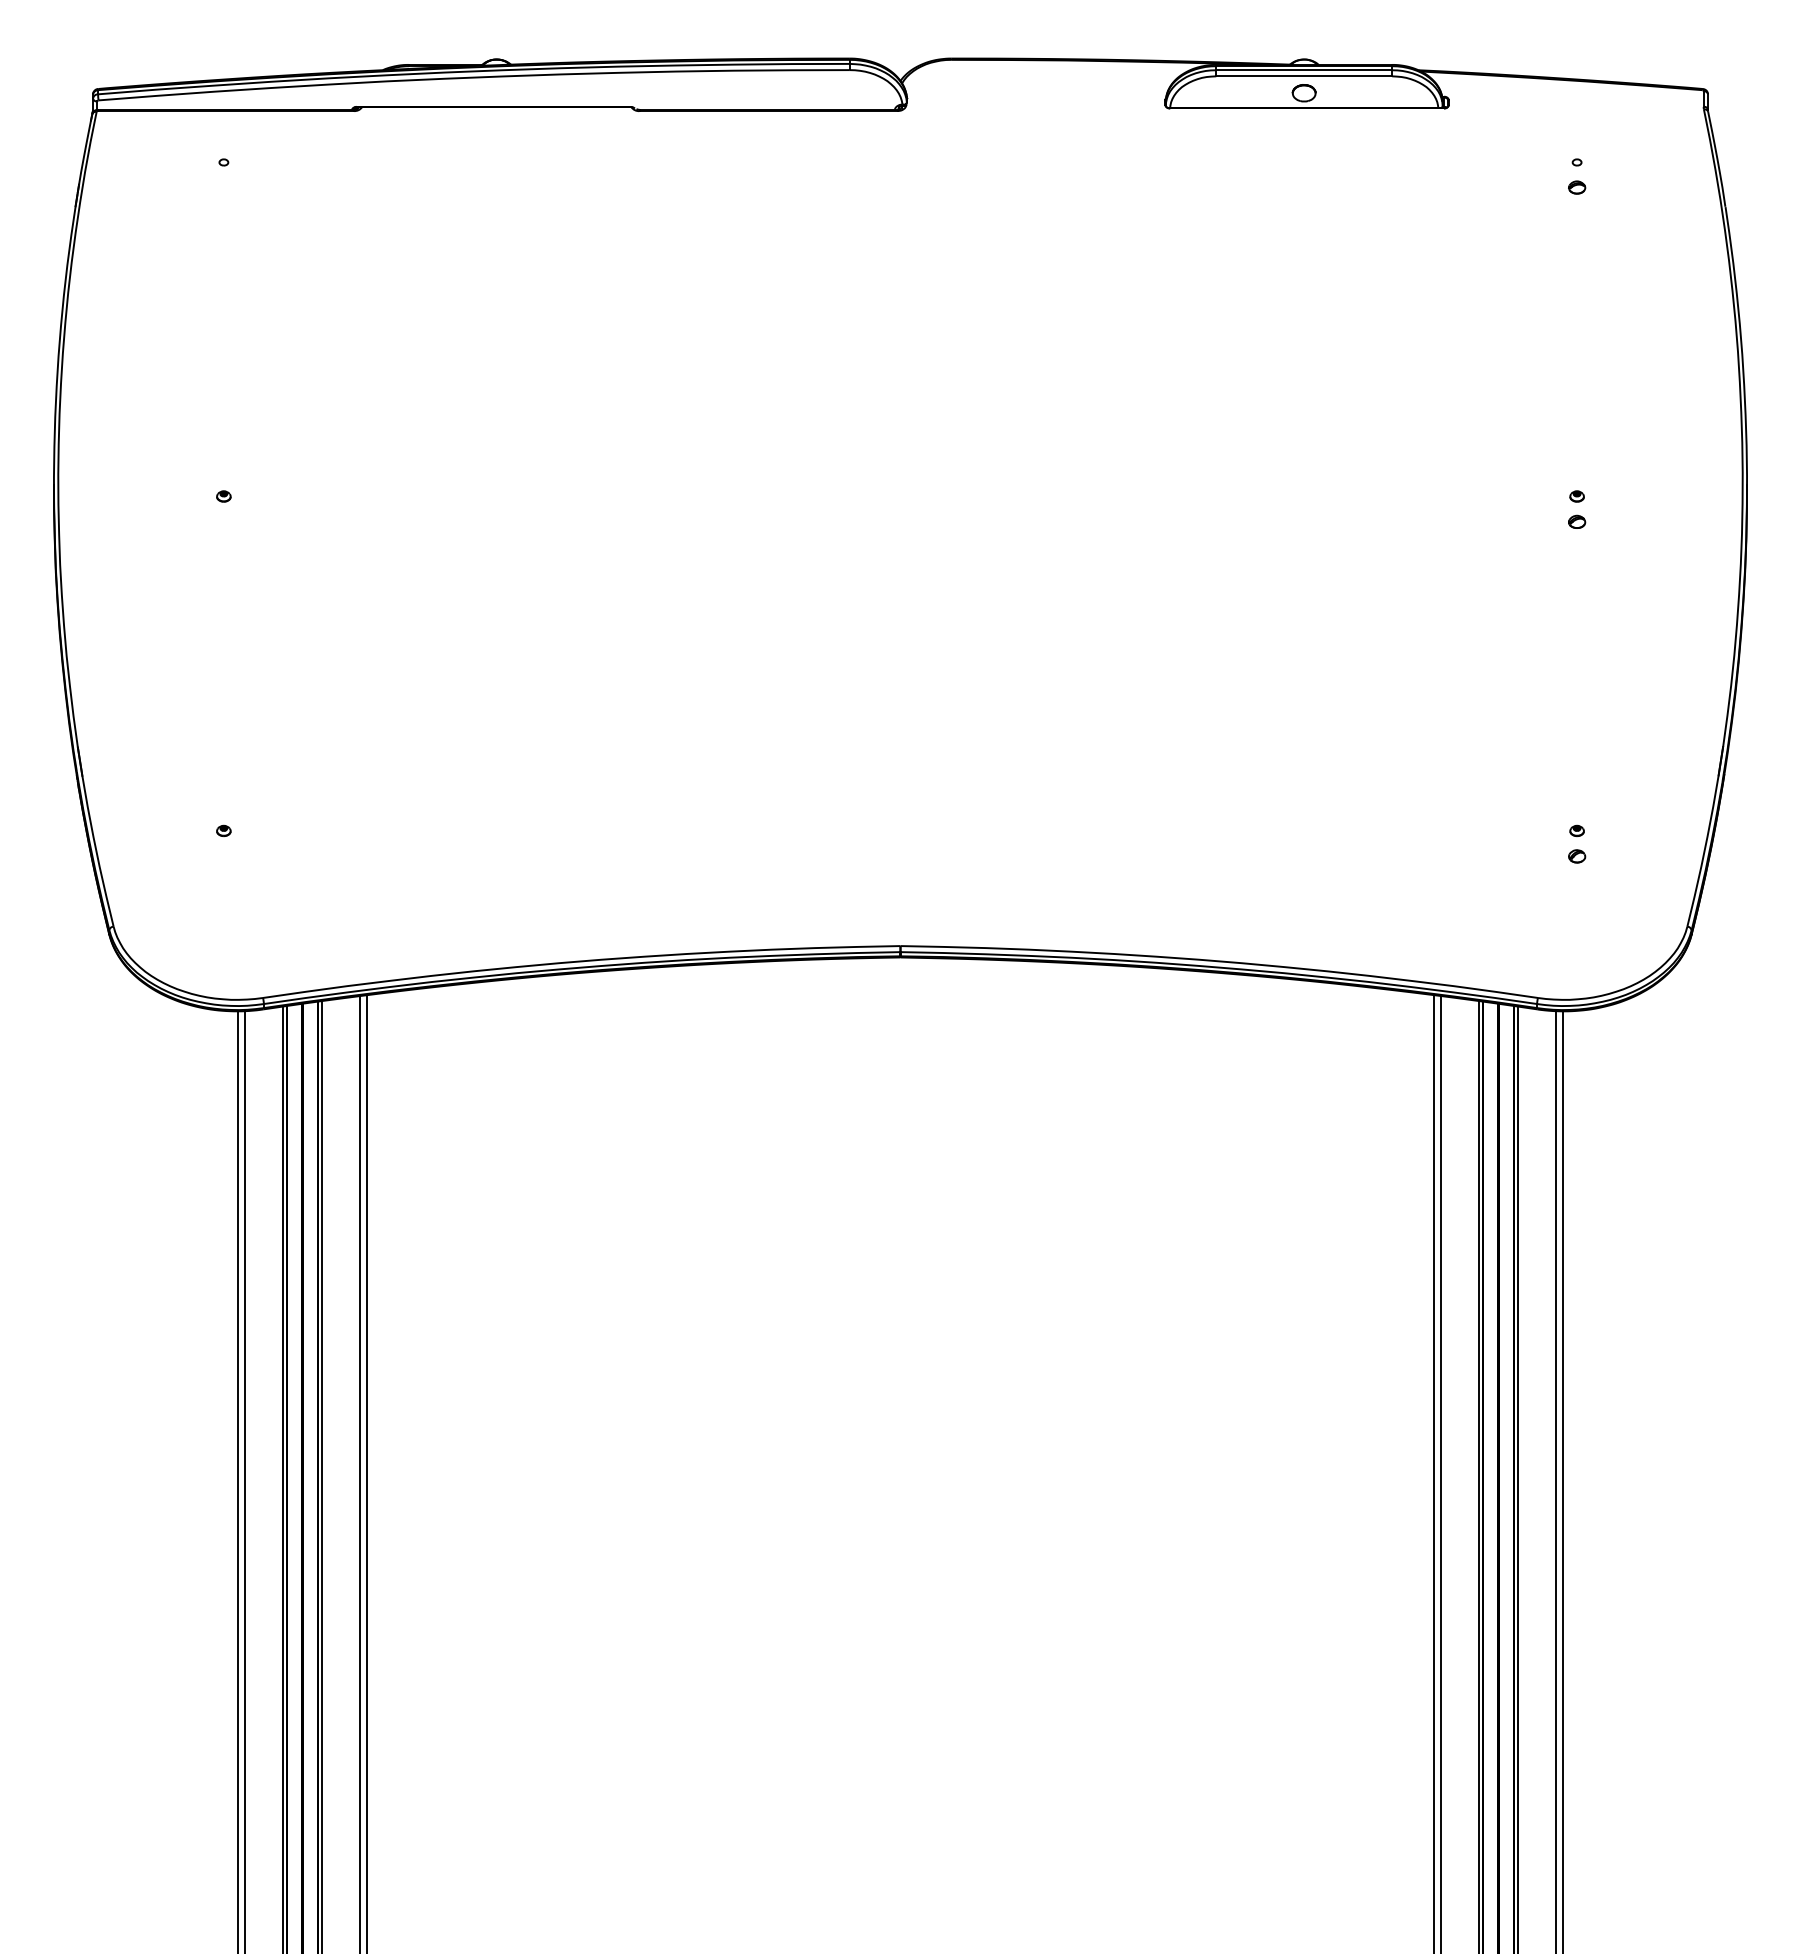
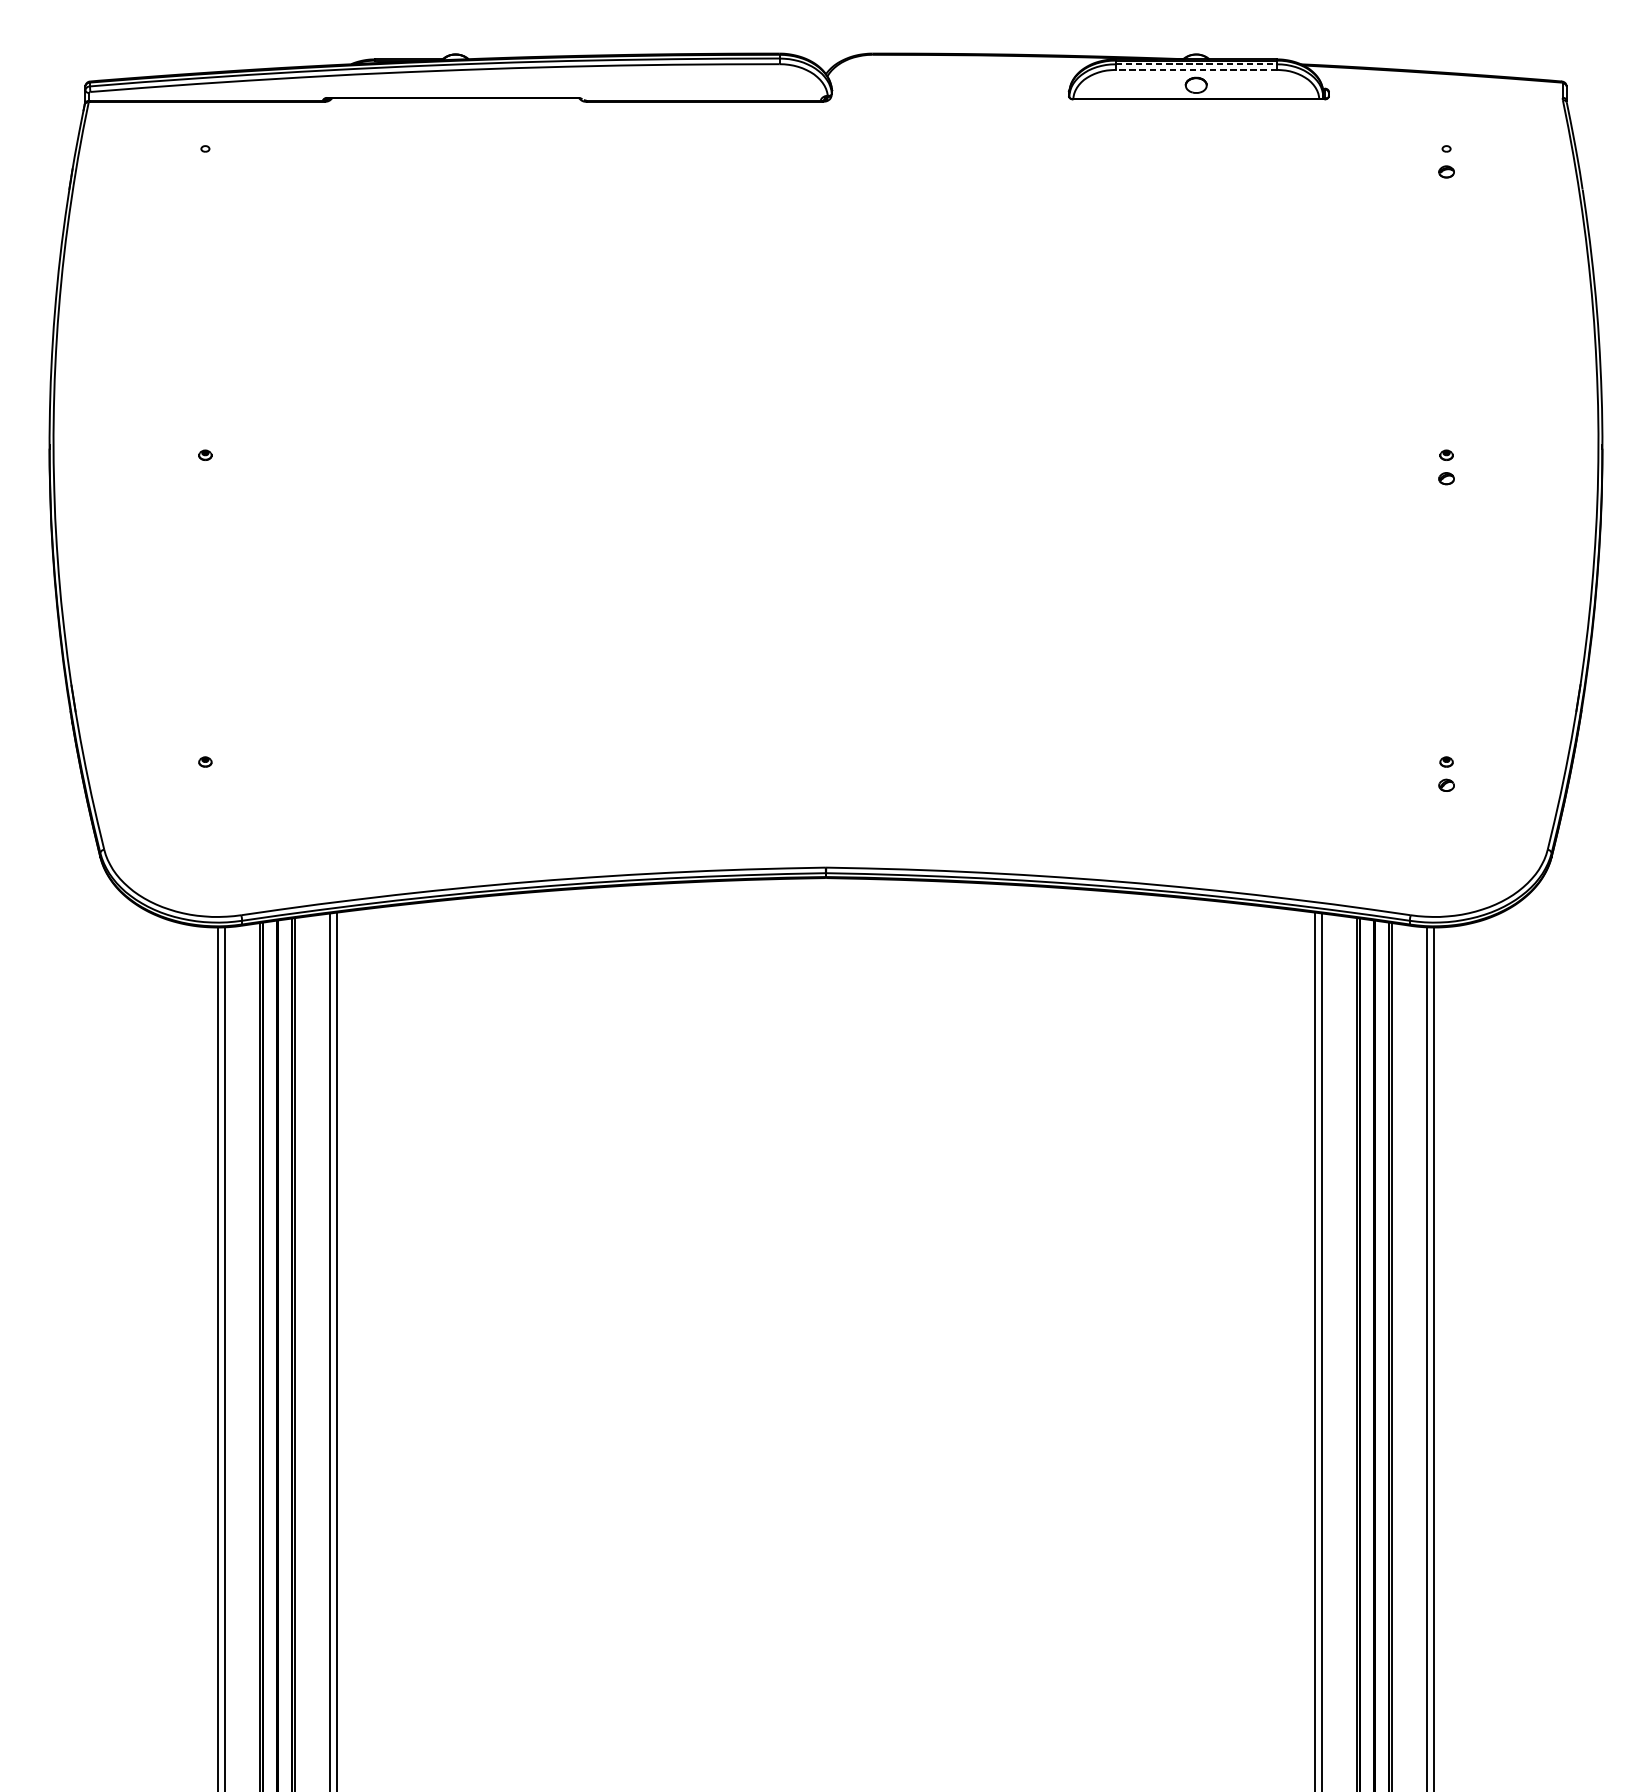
line: (1304, 70) -> (1196, 64), solid -> dashed
line: (1304, 76) -> (1196, 70), solid -> dashed

